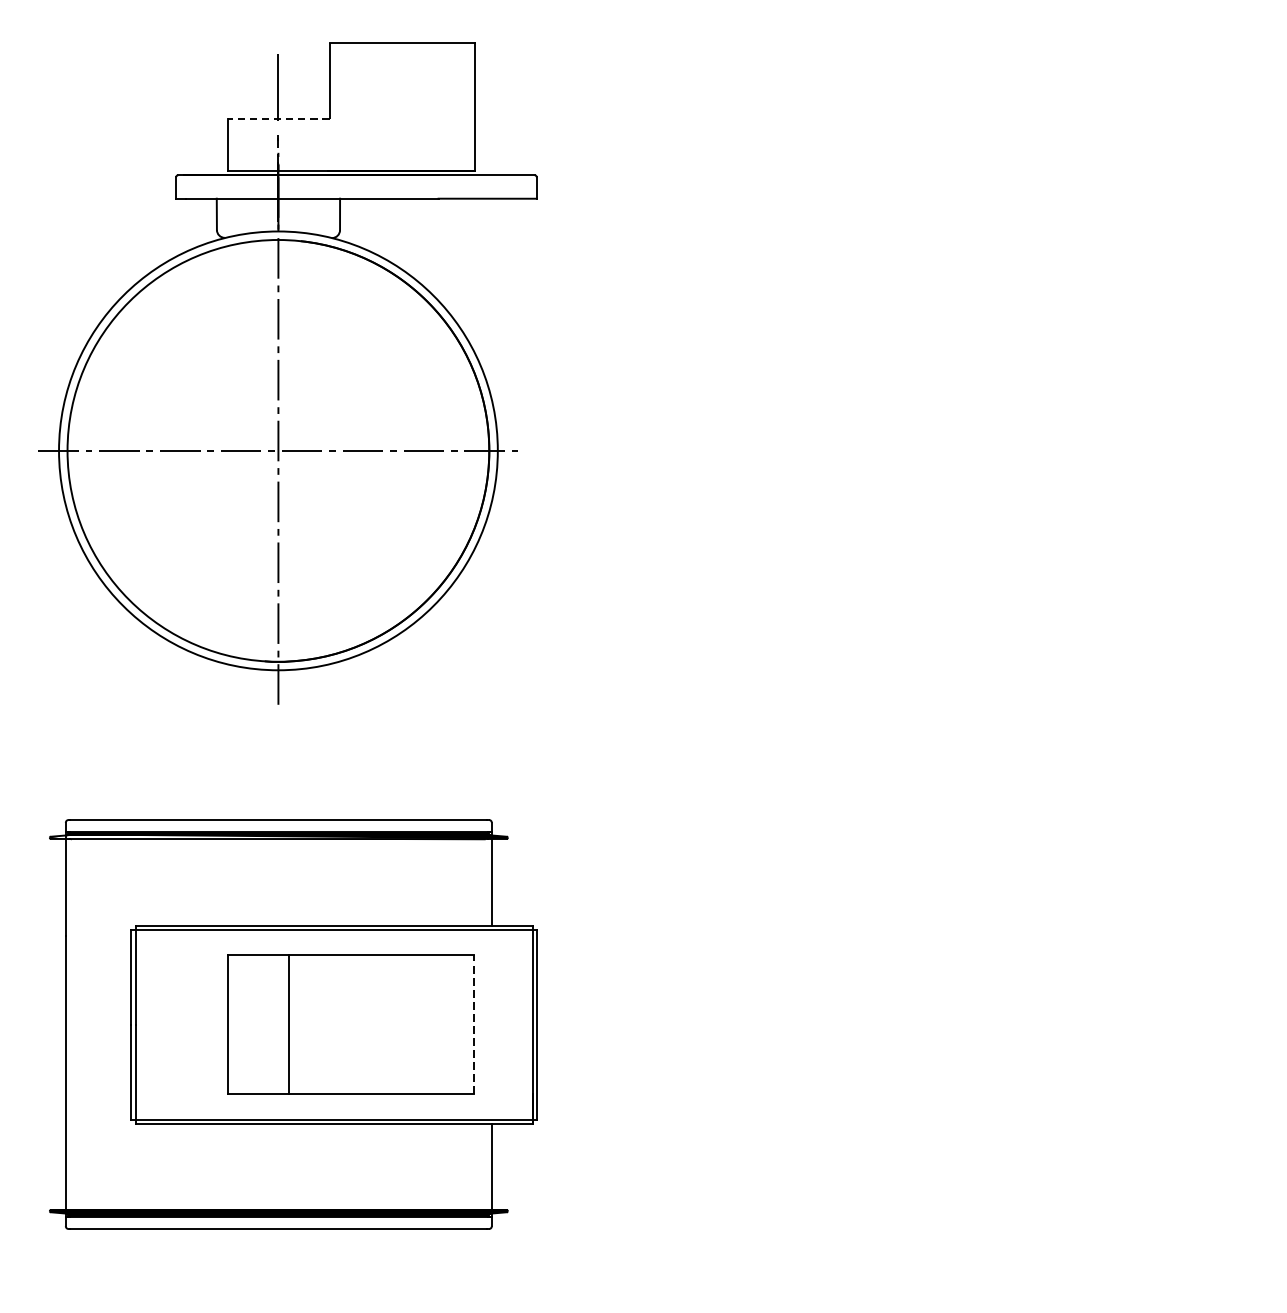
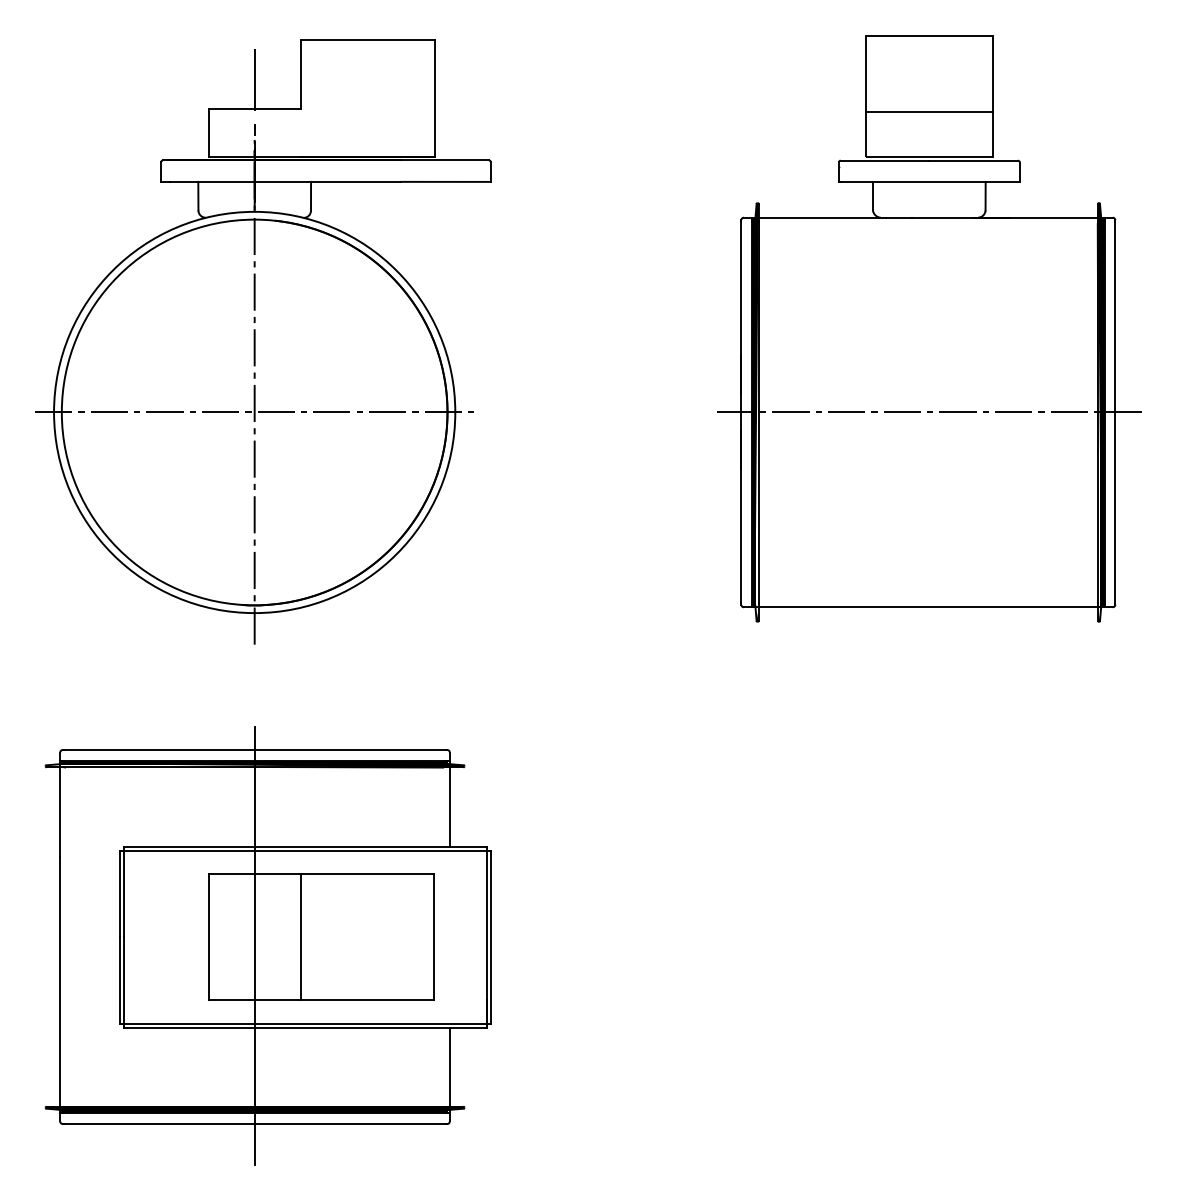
line: (278, 118) -> (254, 108), dashed -> solid
part: (1016, 359) -> (929, 328), added
line: (289, 1023) -> (301, 936), moved
line: (473, 1023) -> (433, 936), dashed -> solid
line: (279, 1033) -> (255, 945), added

